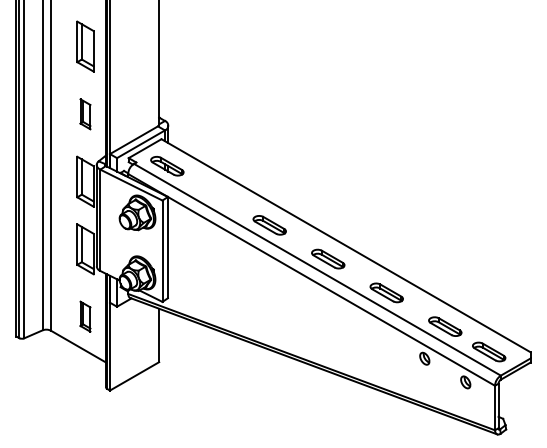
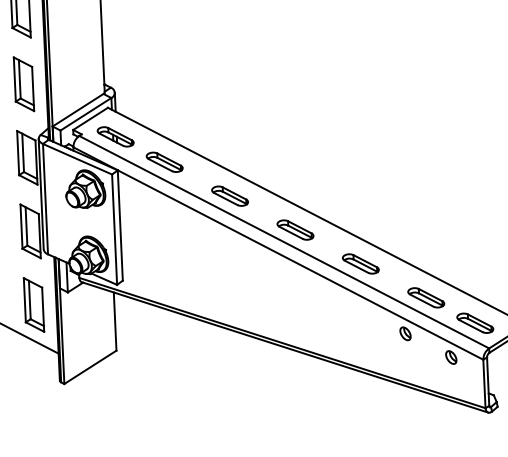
part: (85, 114) -> (24, 84), size x1.67
part: (211, 191) -> (165, 162), added
part: (85, 316) -> (33, 304), size x1.67

